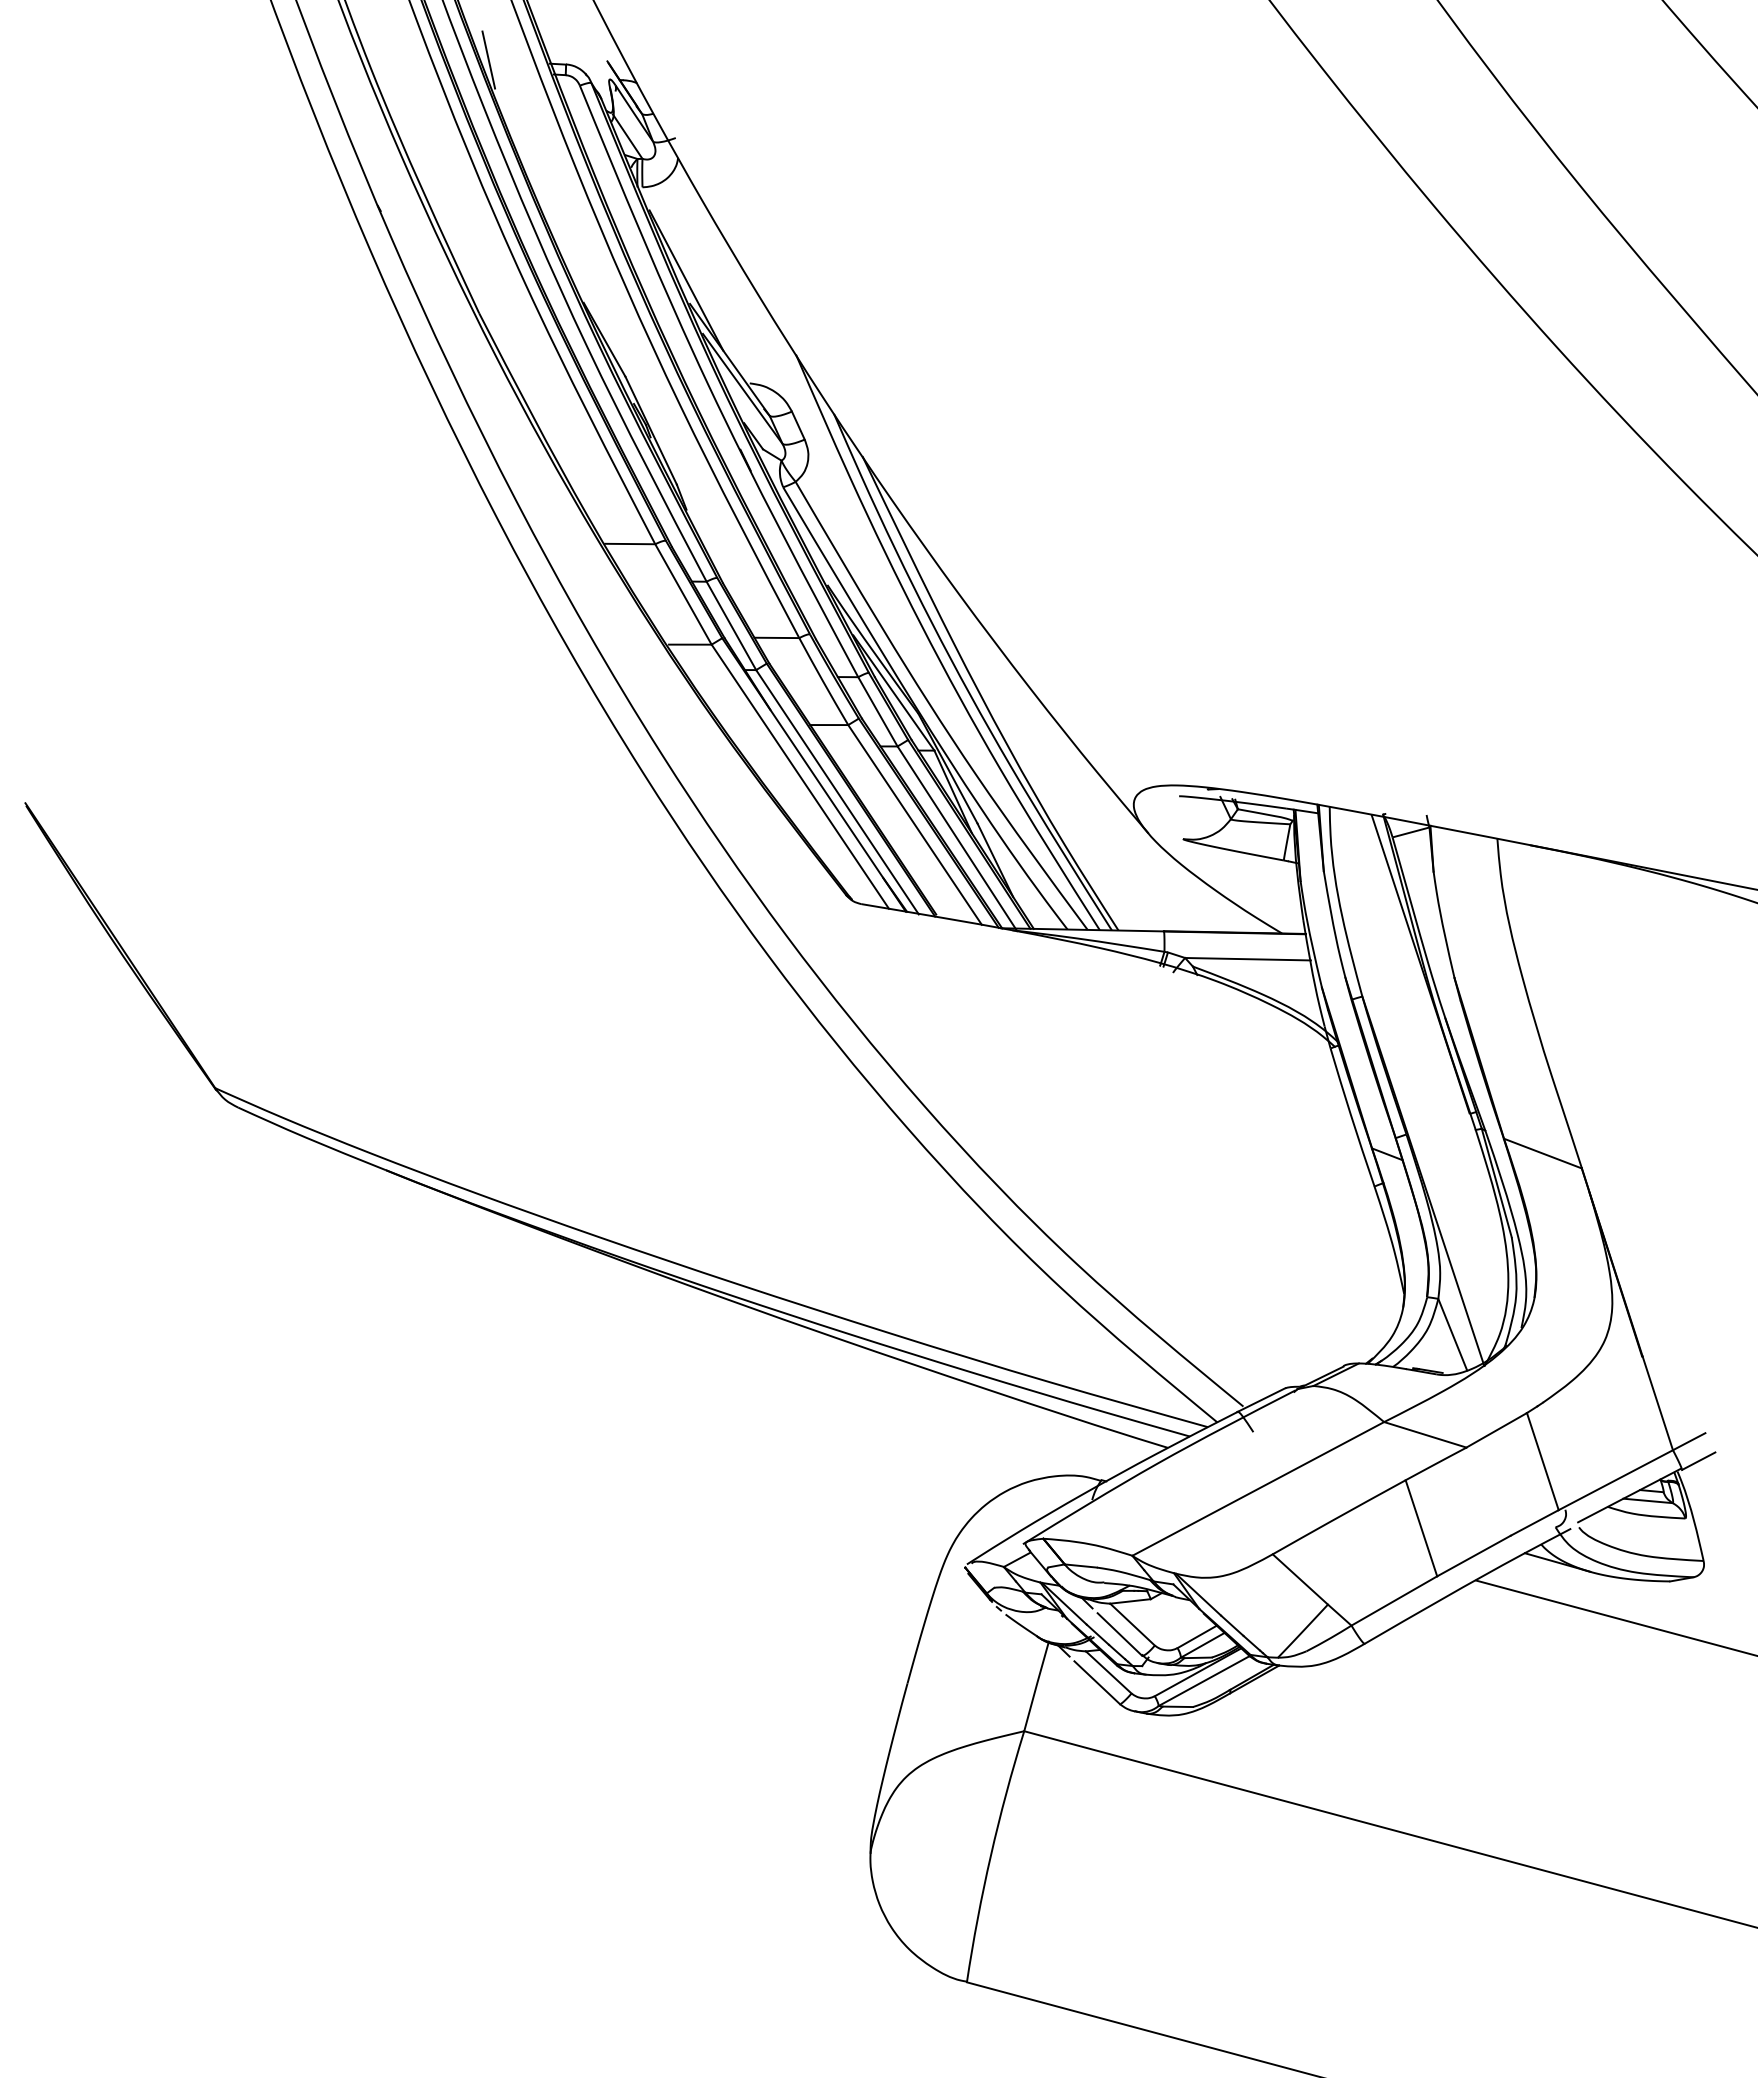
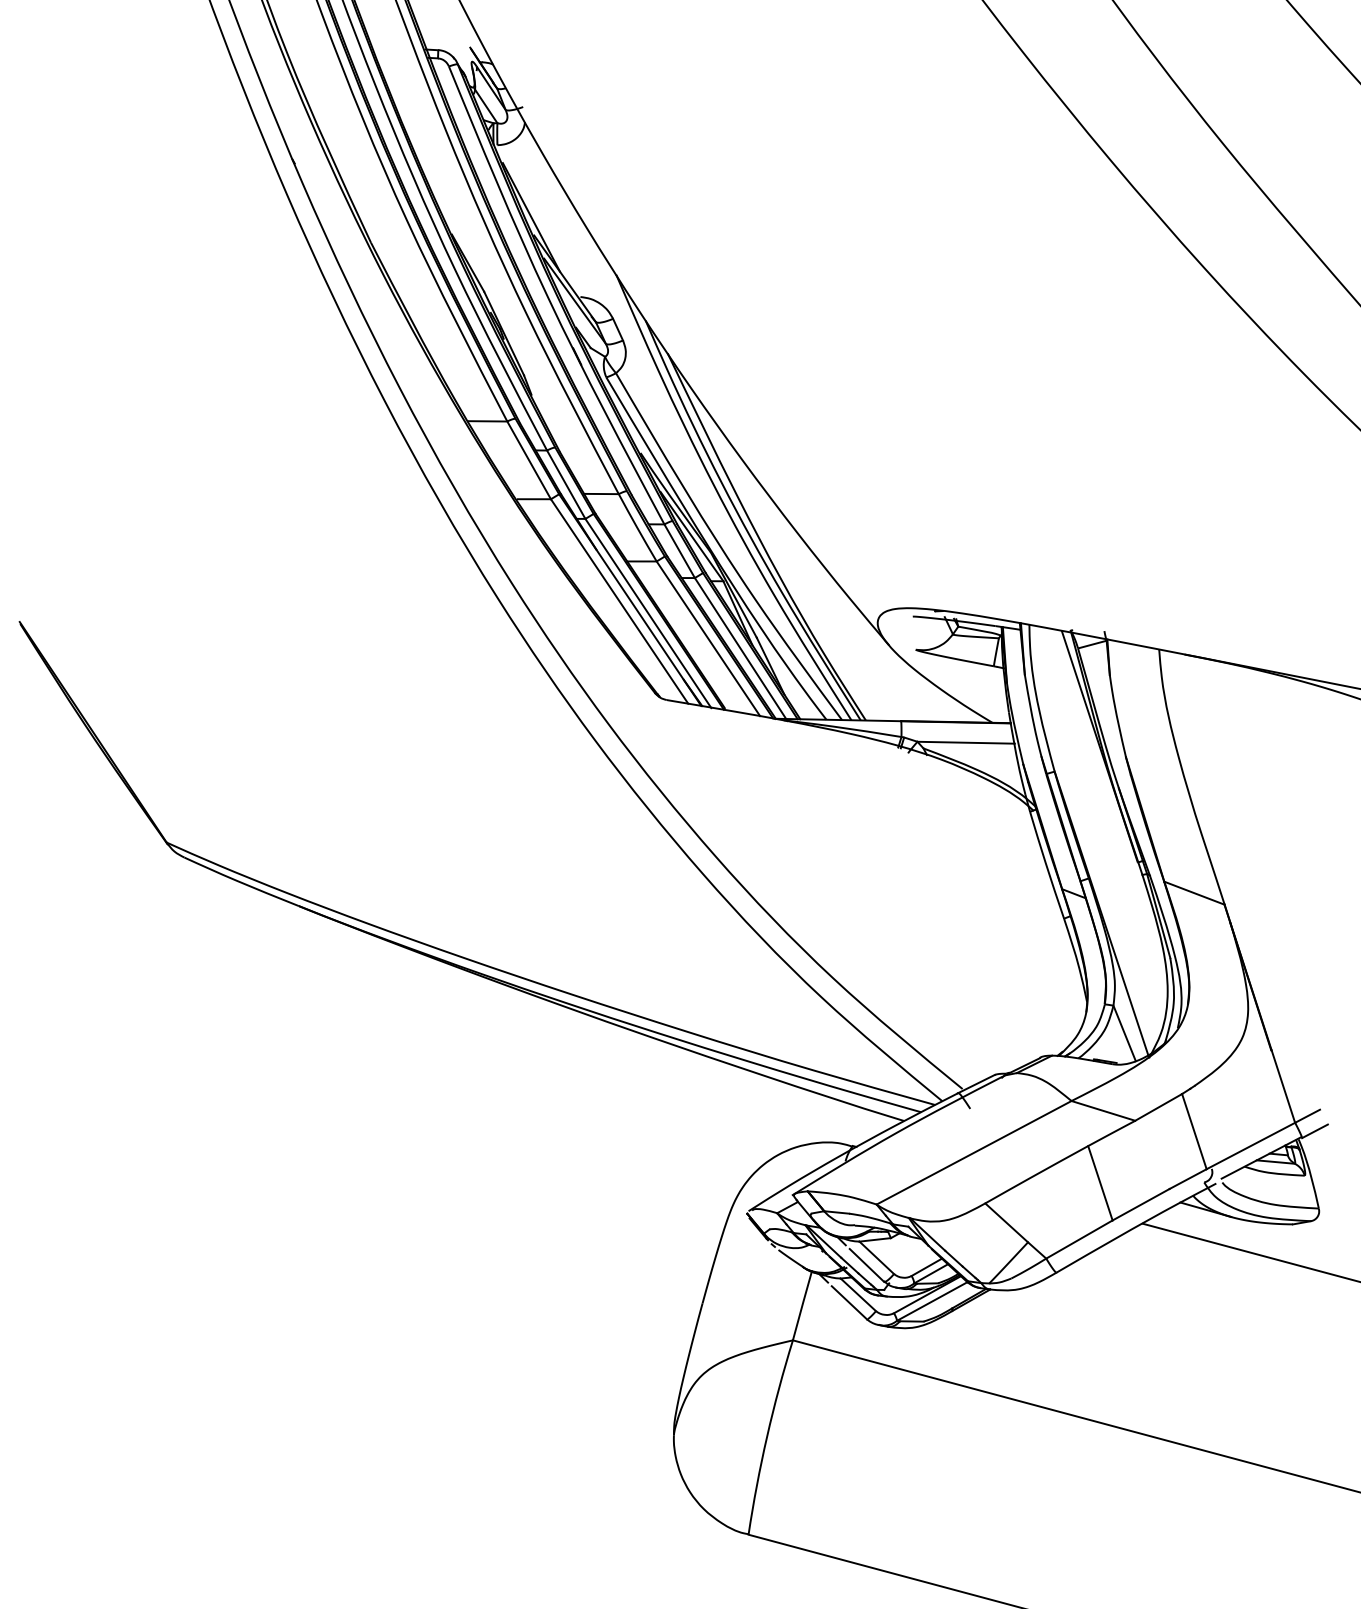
line: (488, 59) -> (378, 46), removed

